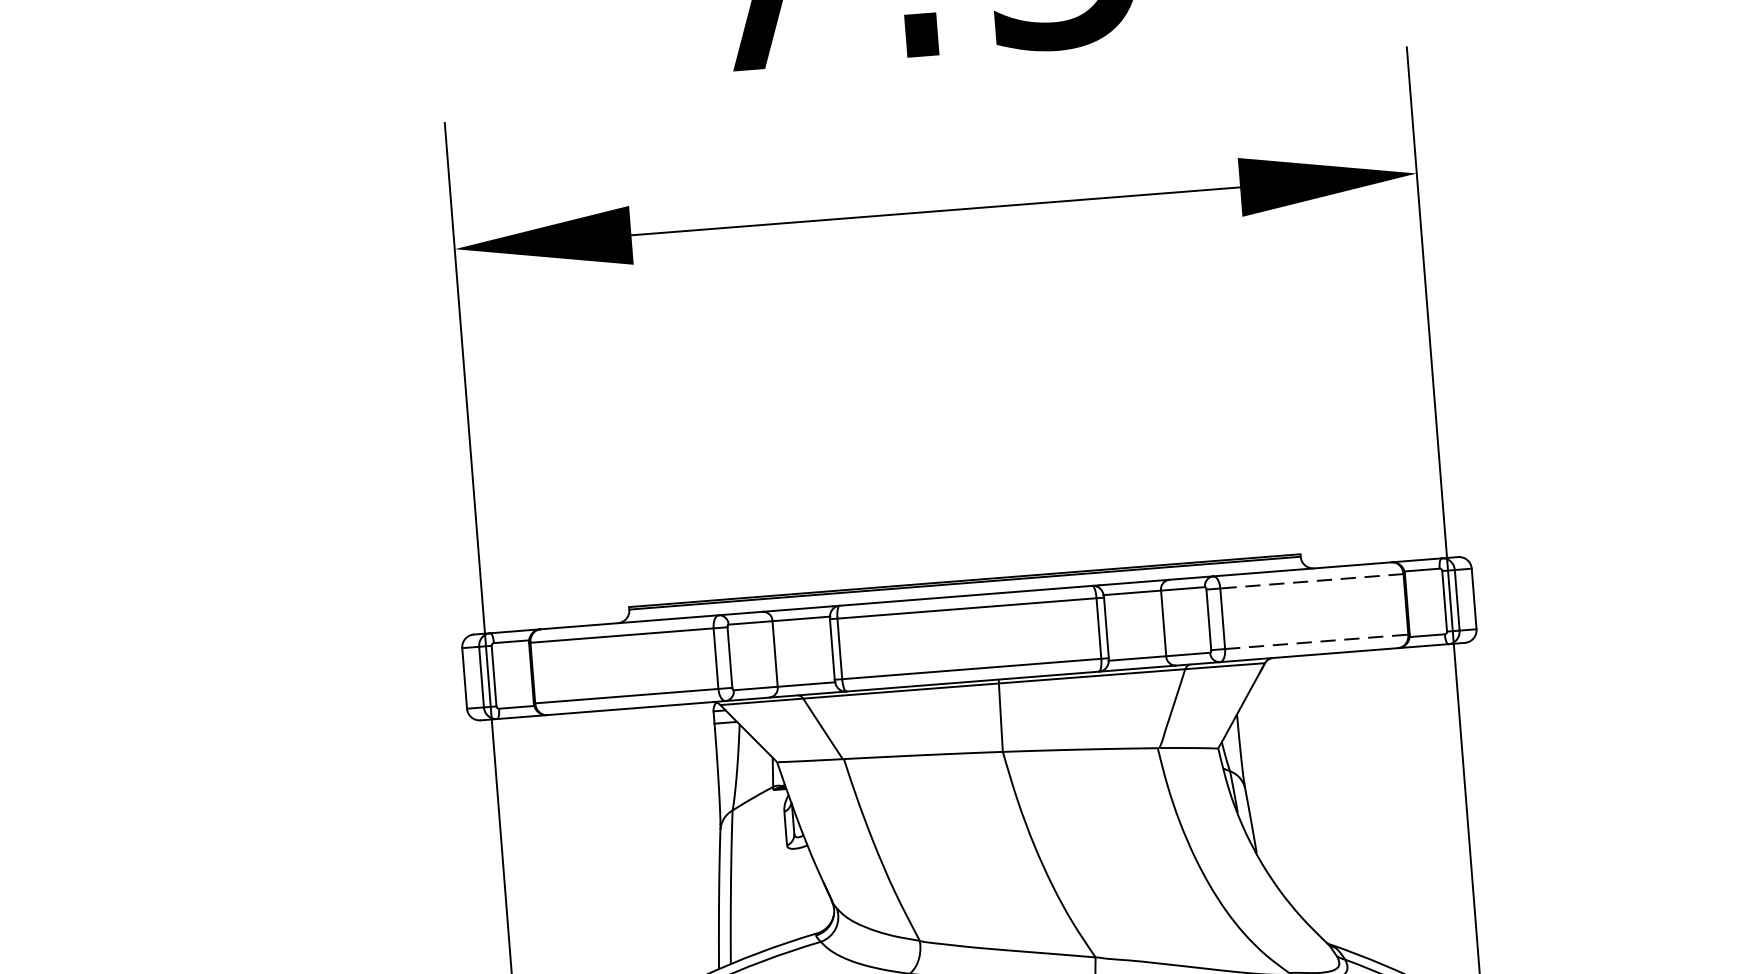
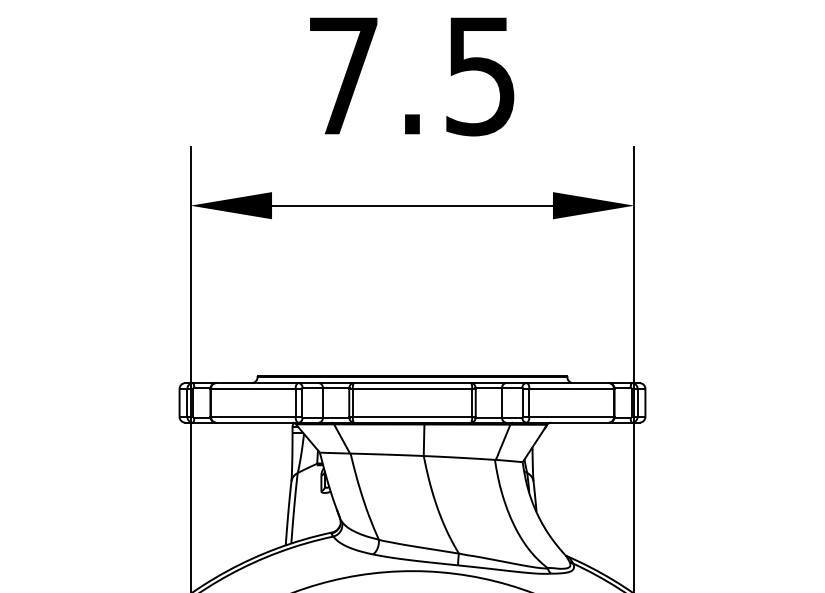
line: (1311, 580) -> (571, 388), dashed -> solid
line: (1318, 640) -> (572, 416), dashed -> solid

